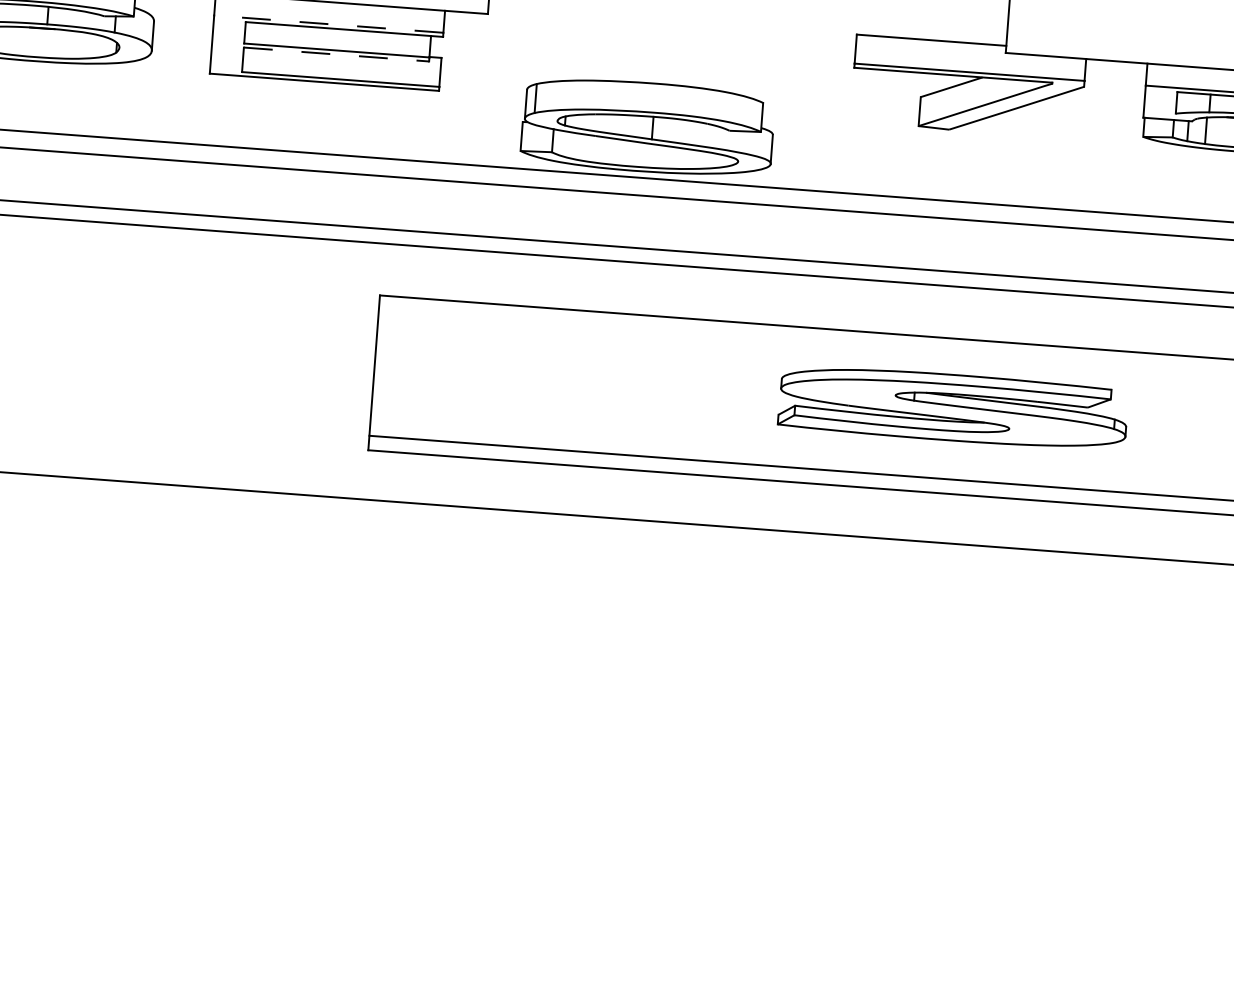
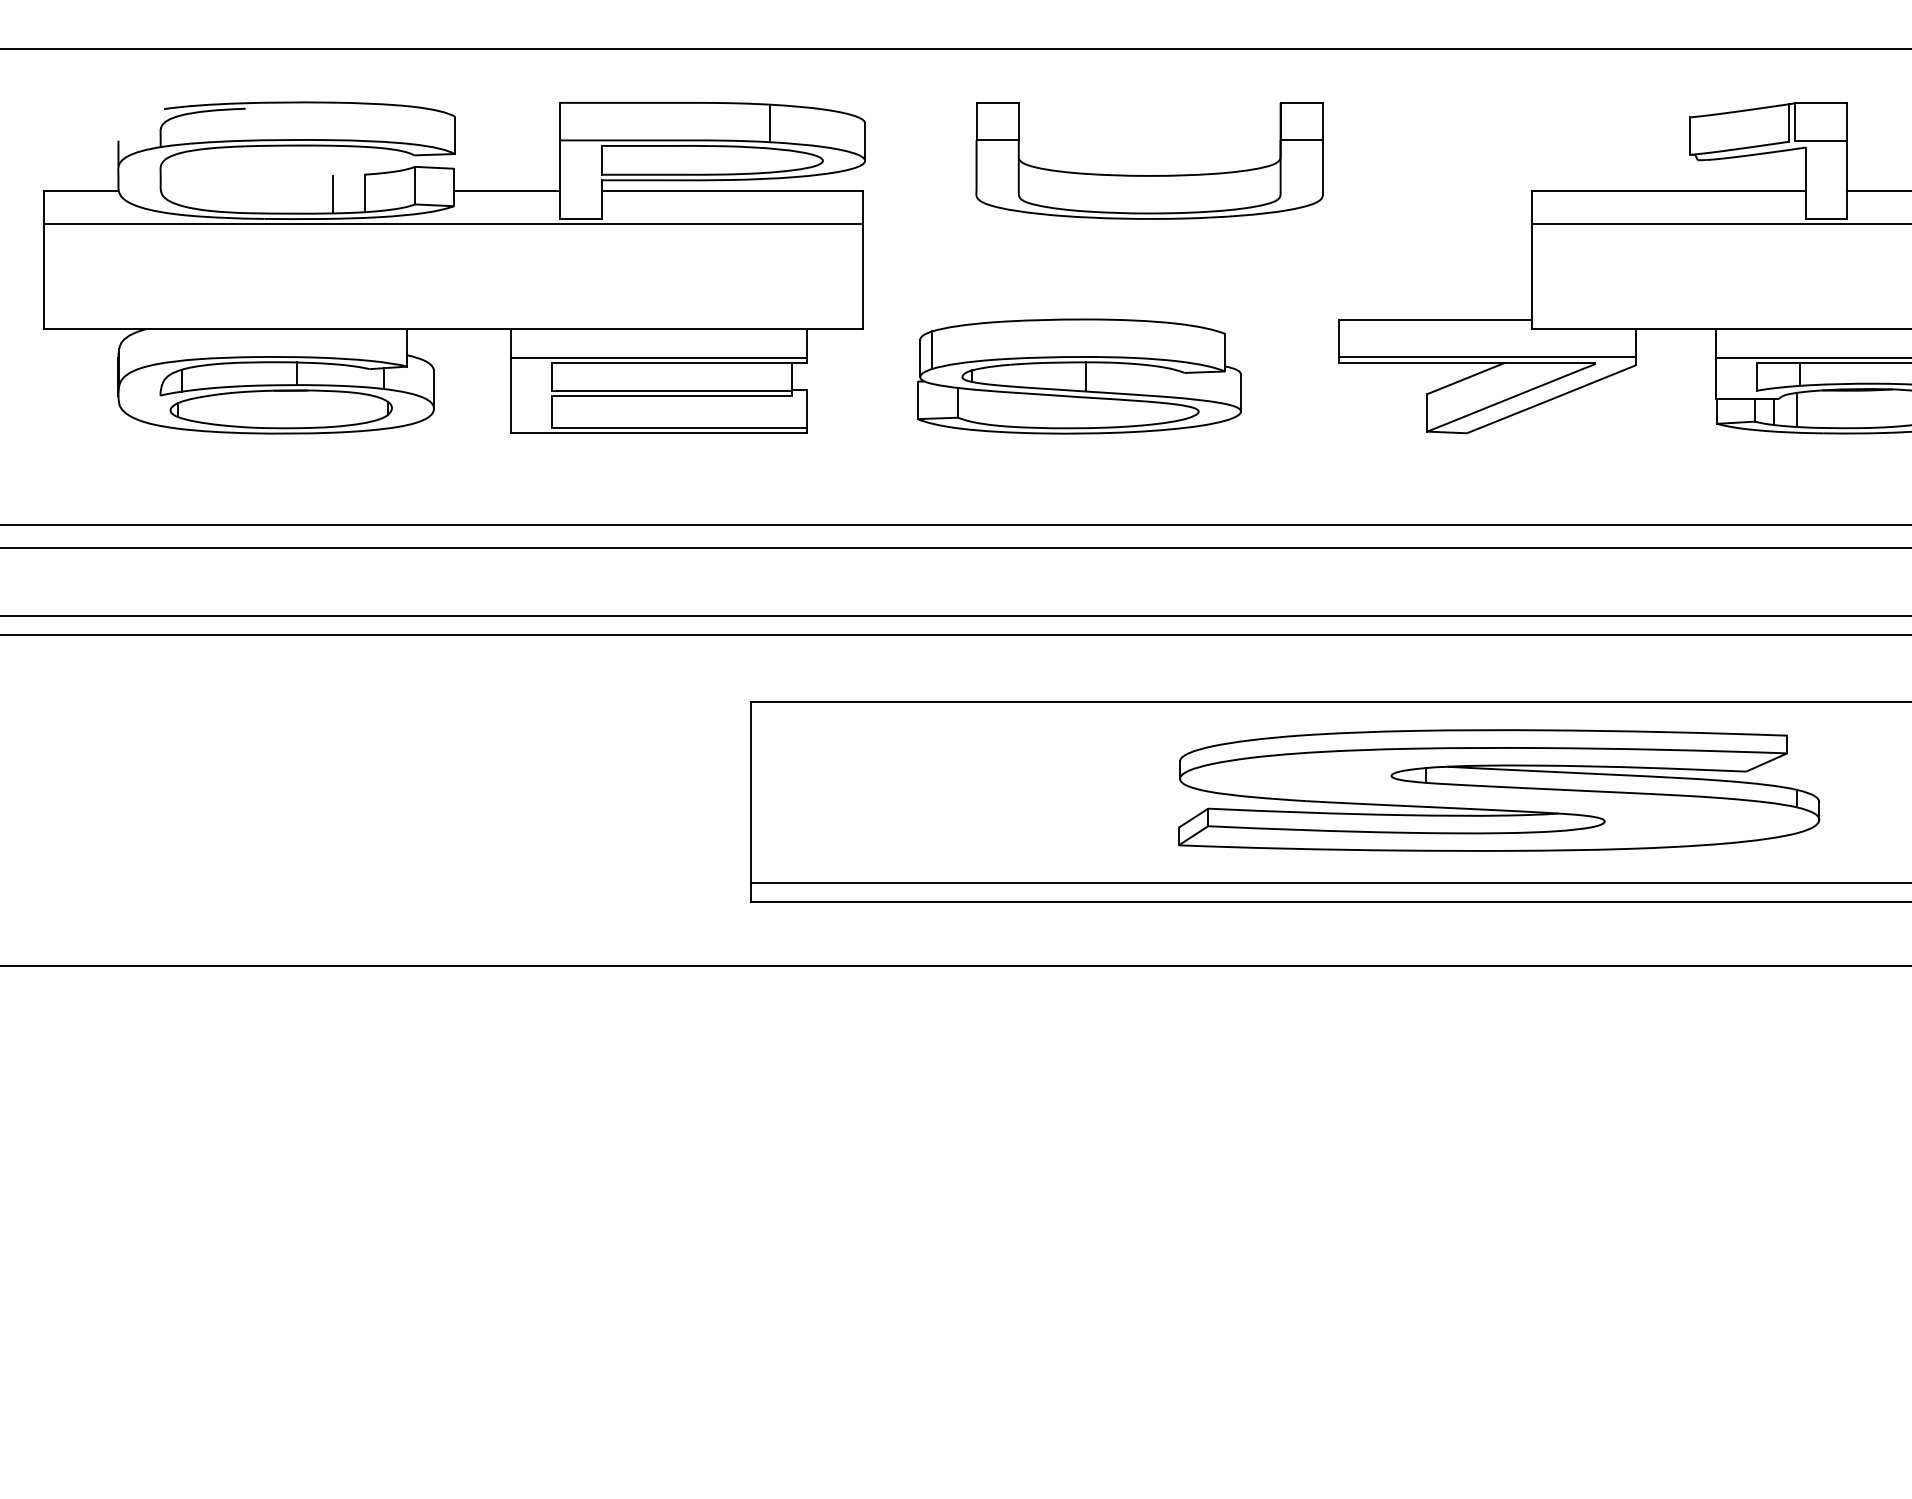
line: (328, 24) -> (658, 357), dashed -> solid
line: (336, 54) -> (671, 395), dashed -> solid
part: (648, 127) -> (1079, 376), moved
part: (953, 407) -> (1499, 790), size x1.43

